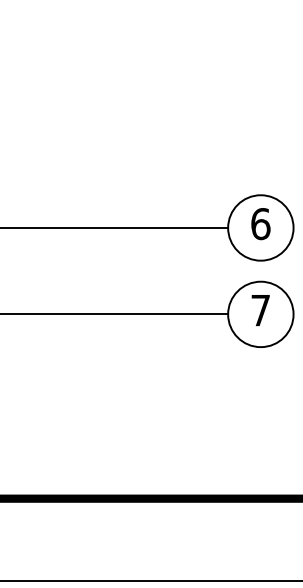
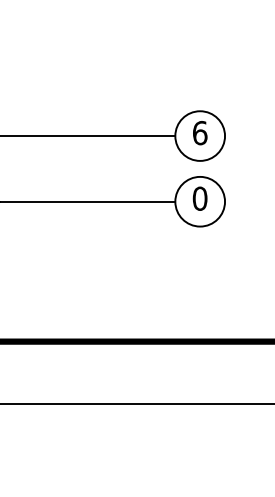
text: (259, 310) -> (199, 198), 7 -> 0

